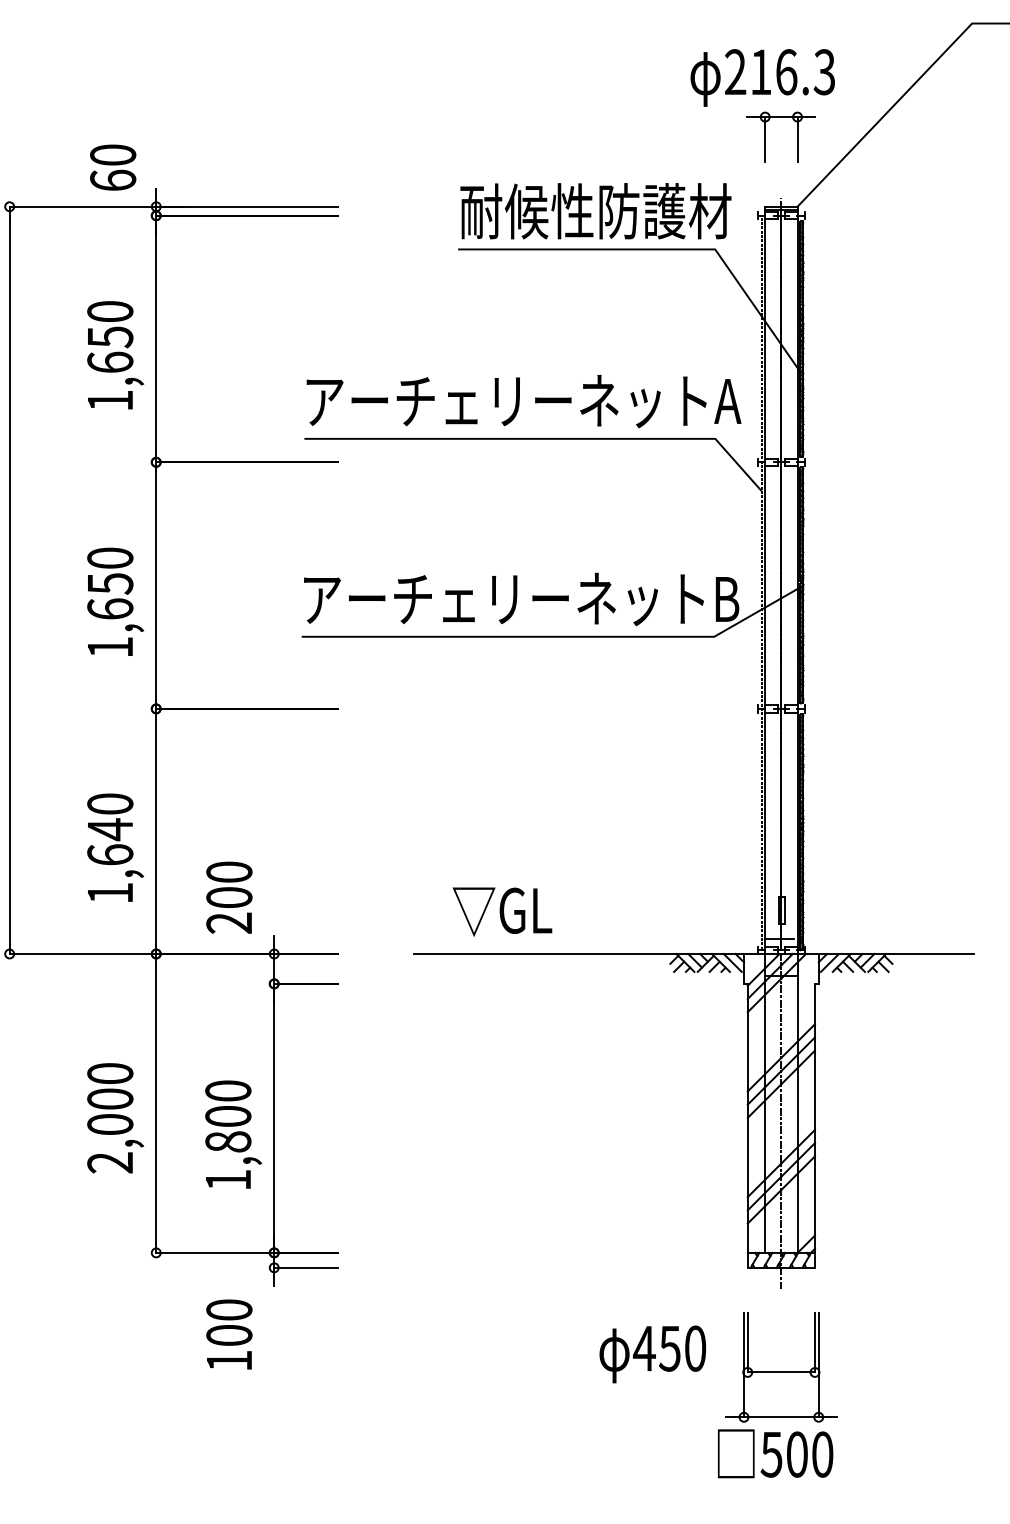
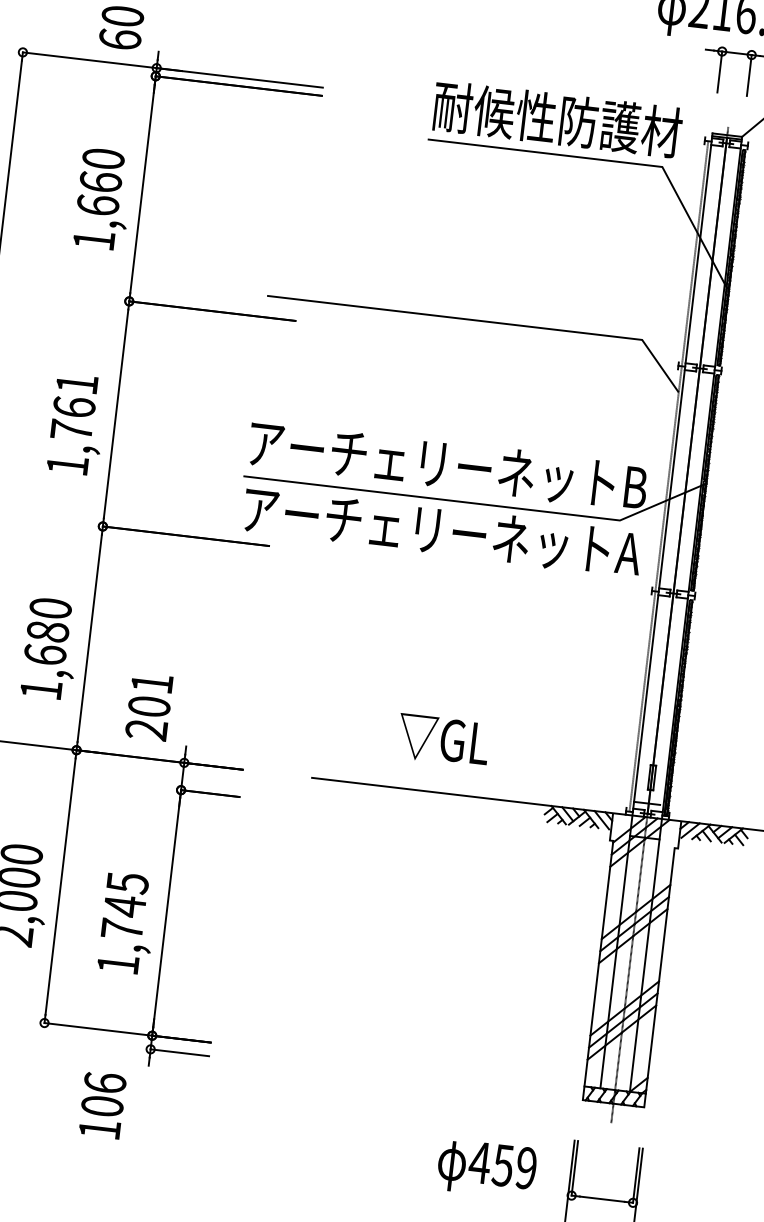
text: (110, 337) -> (100, 182), 1,650 -> 1,660
text: (523, 401) -> (442, 531), moved
text: (110, 583) -> (74, 407), 1,650 -> 1,761
text: (110, 829) -> (48, 631), 1,640 -> 1,680
text: (229, 871) -> (152, 682), 200 -> 201
text: (502, 911) -> (443, 740), moved
text: (228, 1116) -> (125, 906), 1,800 -> 1,745
text: (229, 1309) -> (105, 1082), 100 -> 106
text: (695, 1348) -> (526, 1168), 450 -> 459

